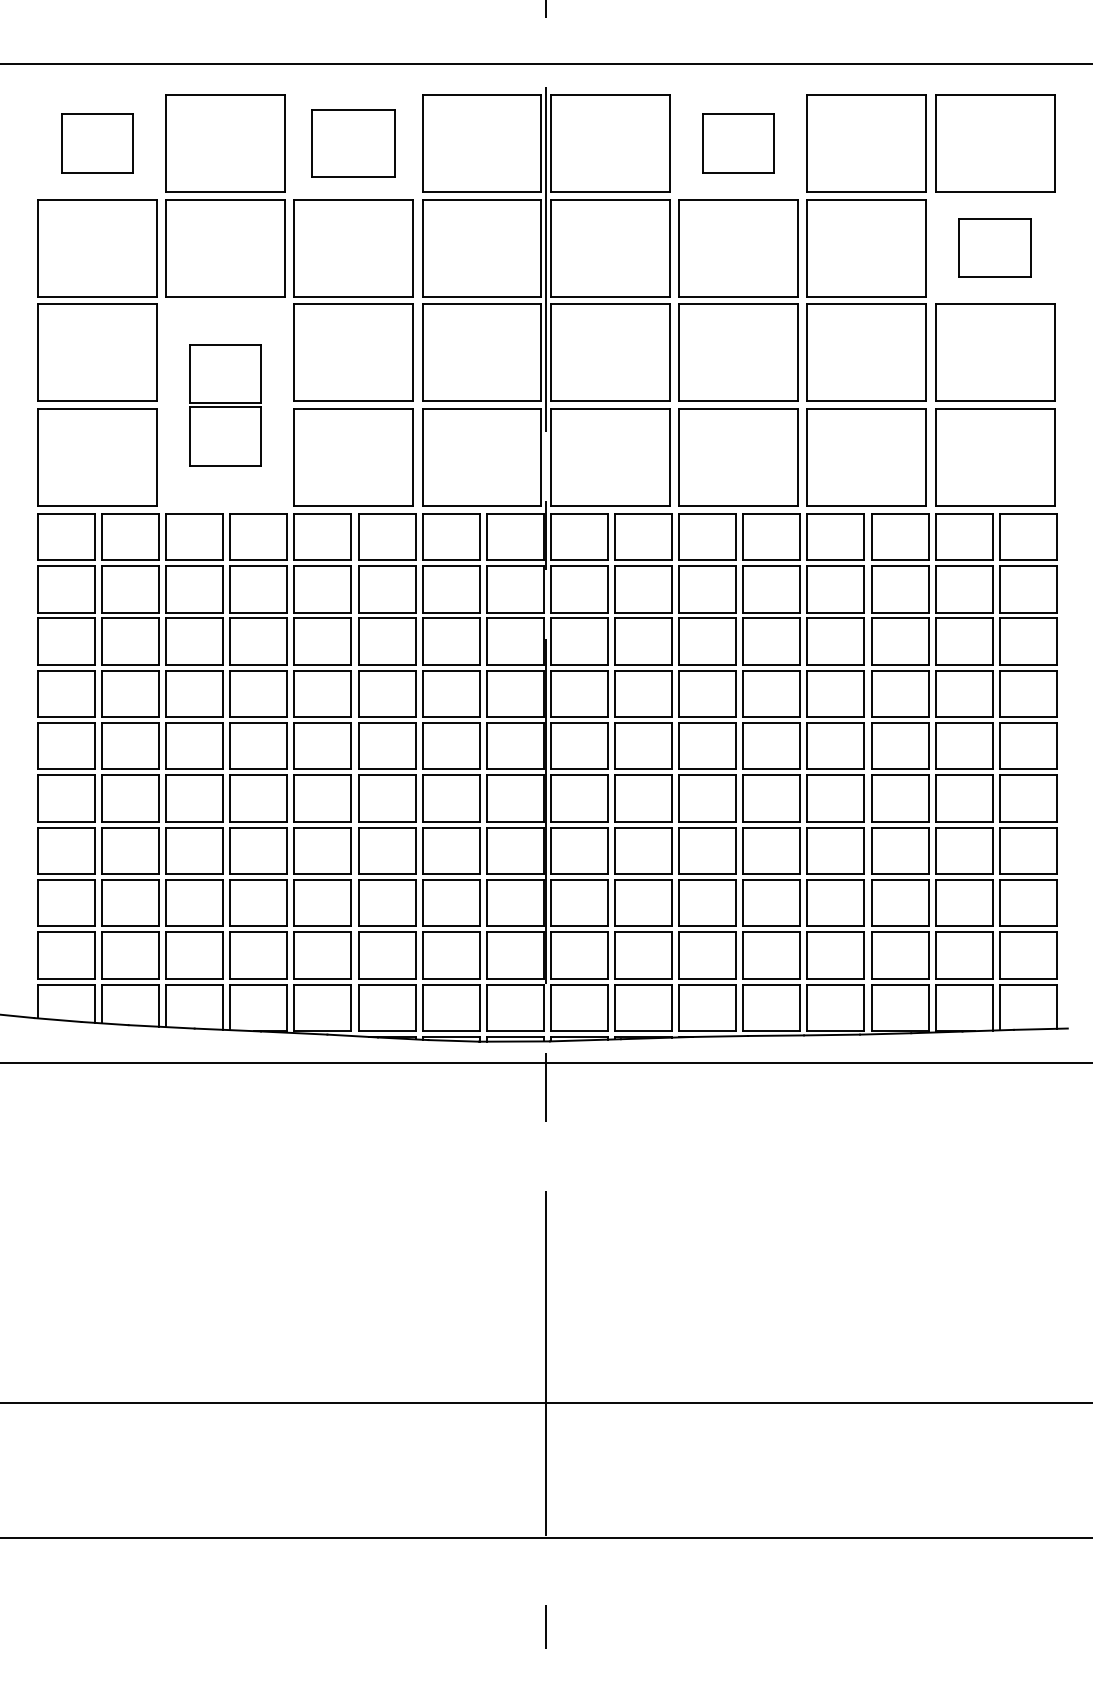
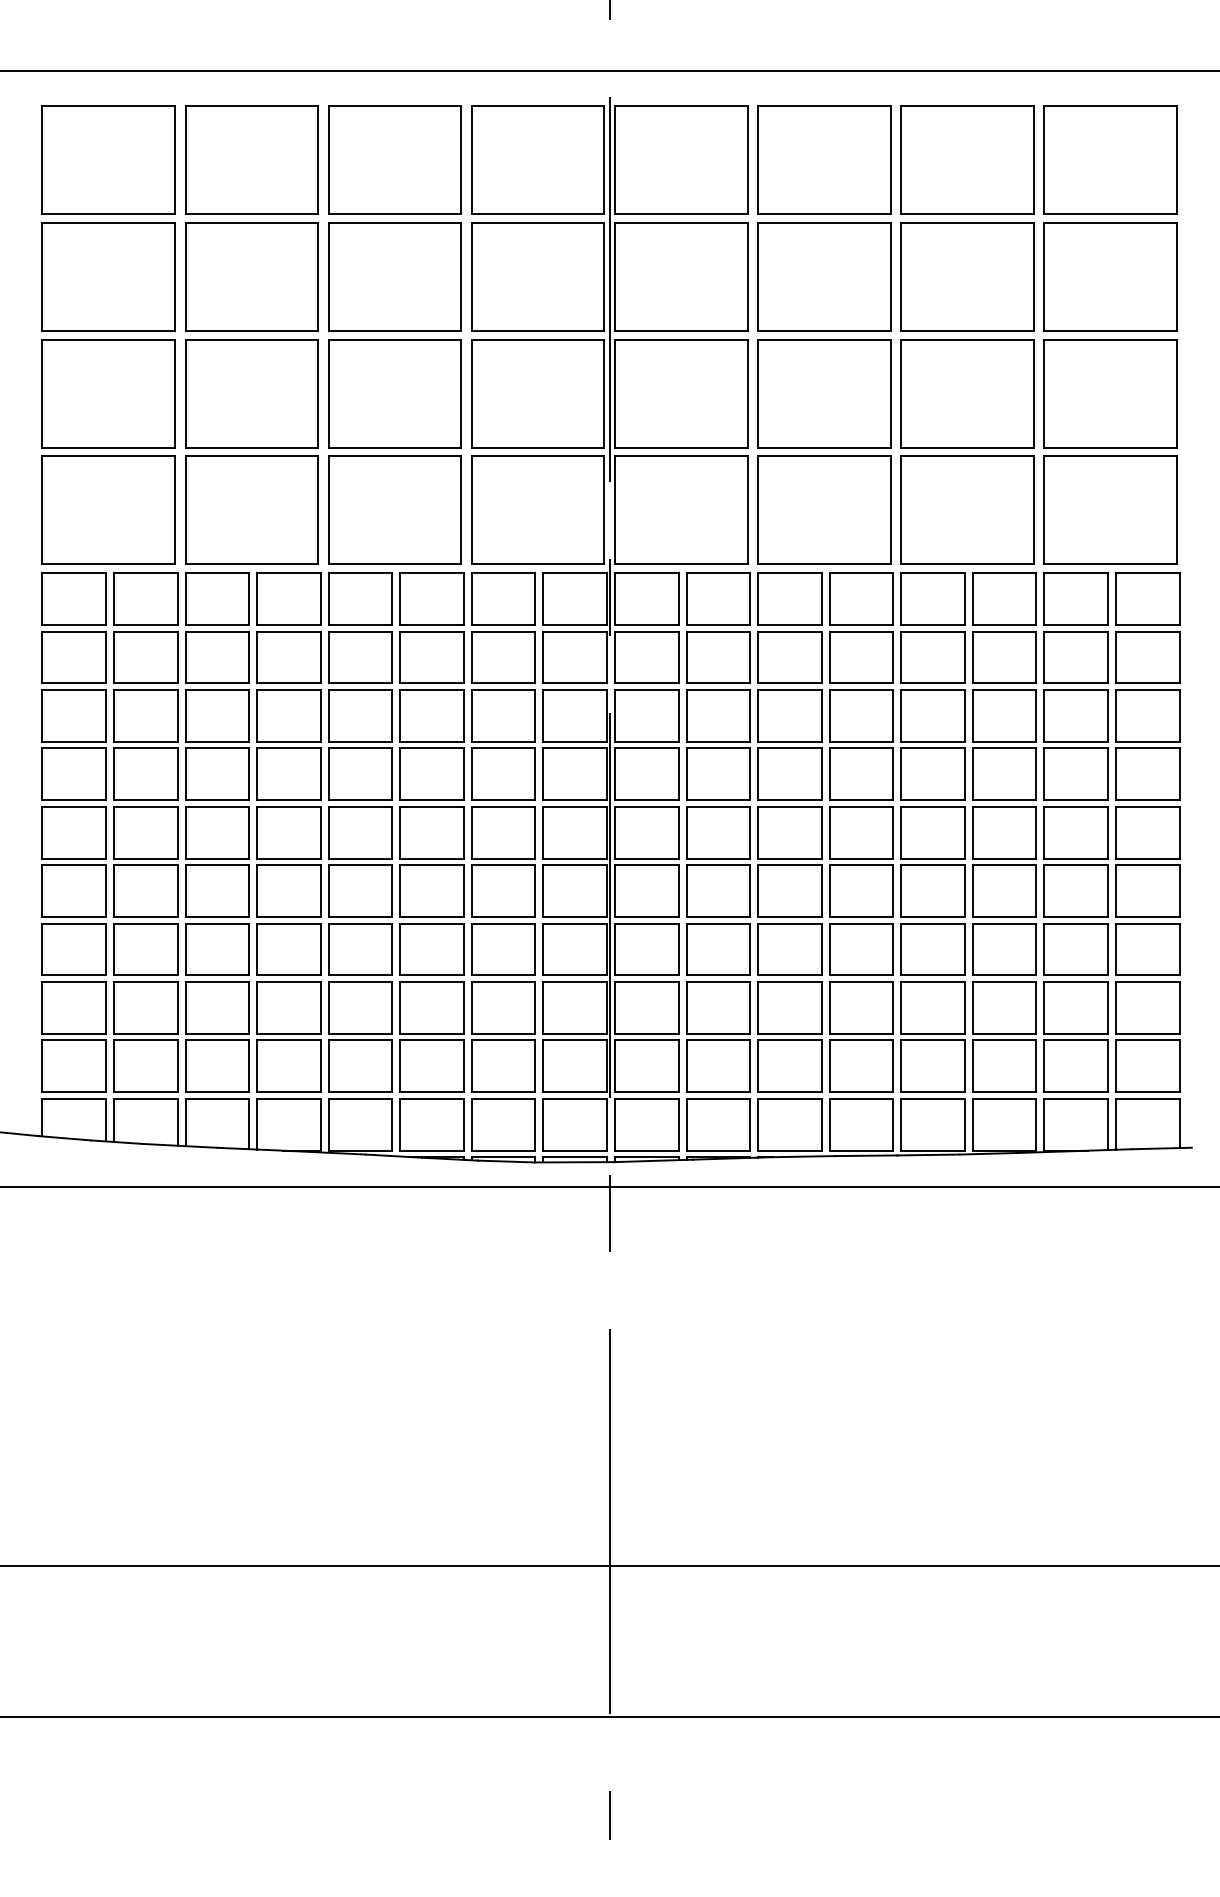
part: (97, 143) -> (108, 159), size x1.67
part: (353, 143) -> (394, 159), size x1.43
part: (738, 143) -> (824, 159), size x1.67
part: (994, 247) -> (1110, 276), size x1.67
part: (225, 404) -> (251, 451), size x1.67

